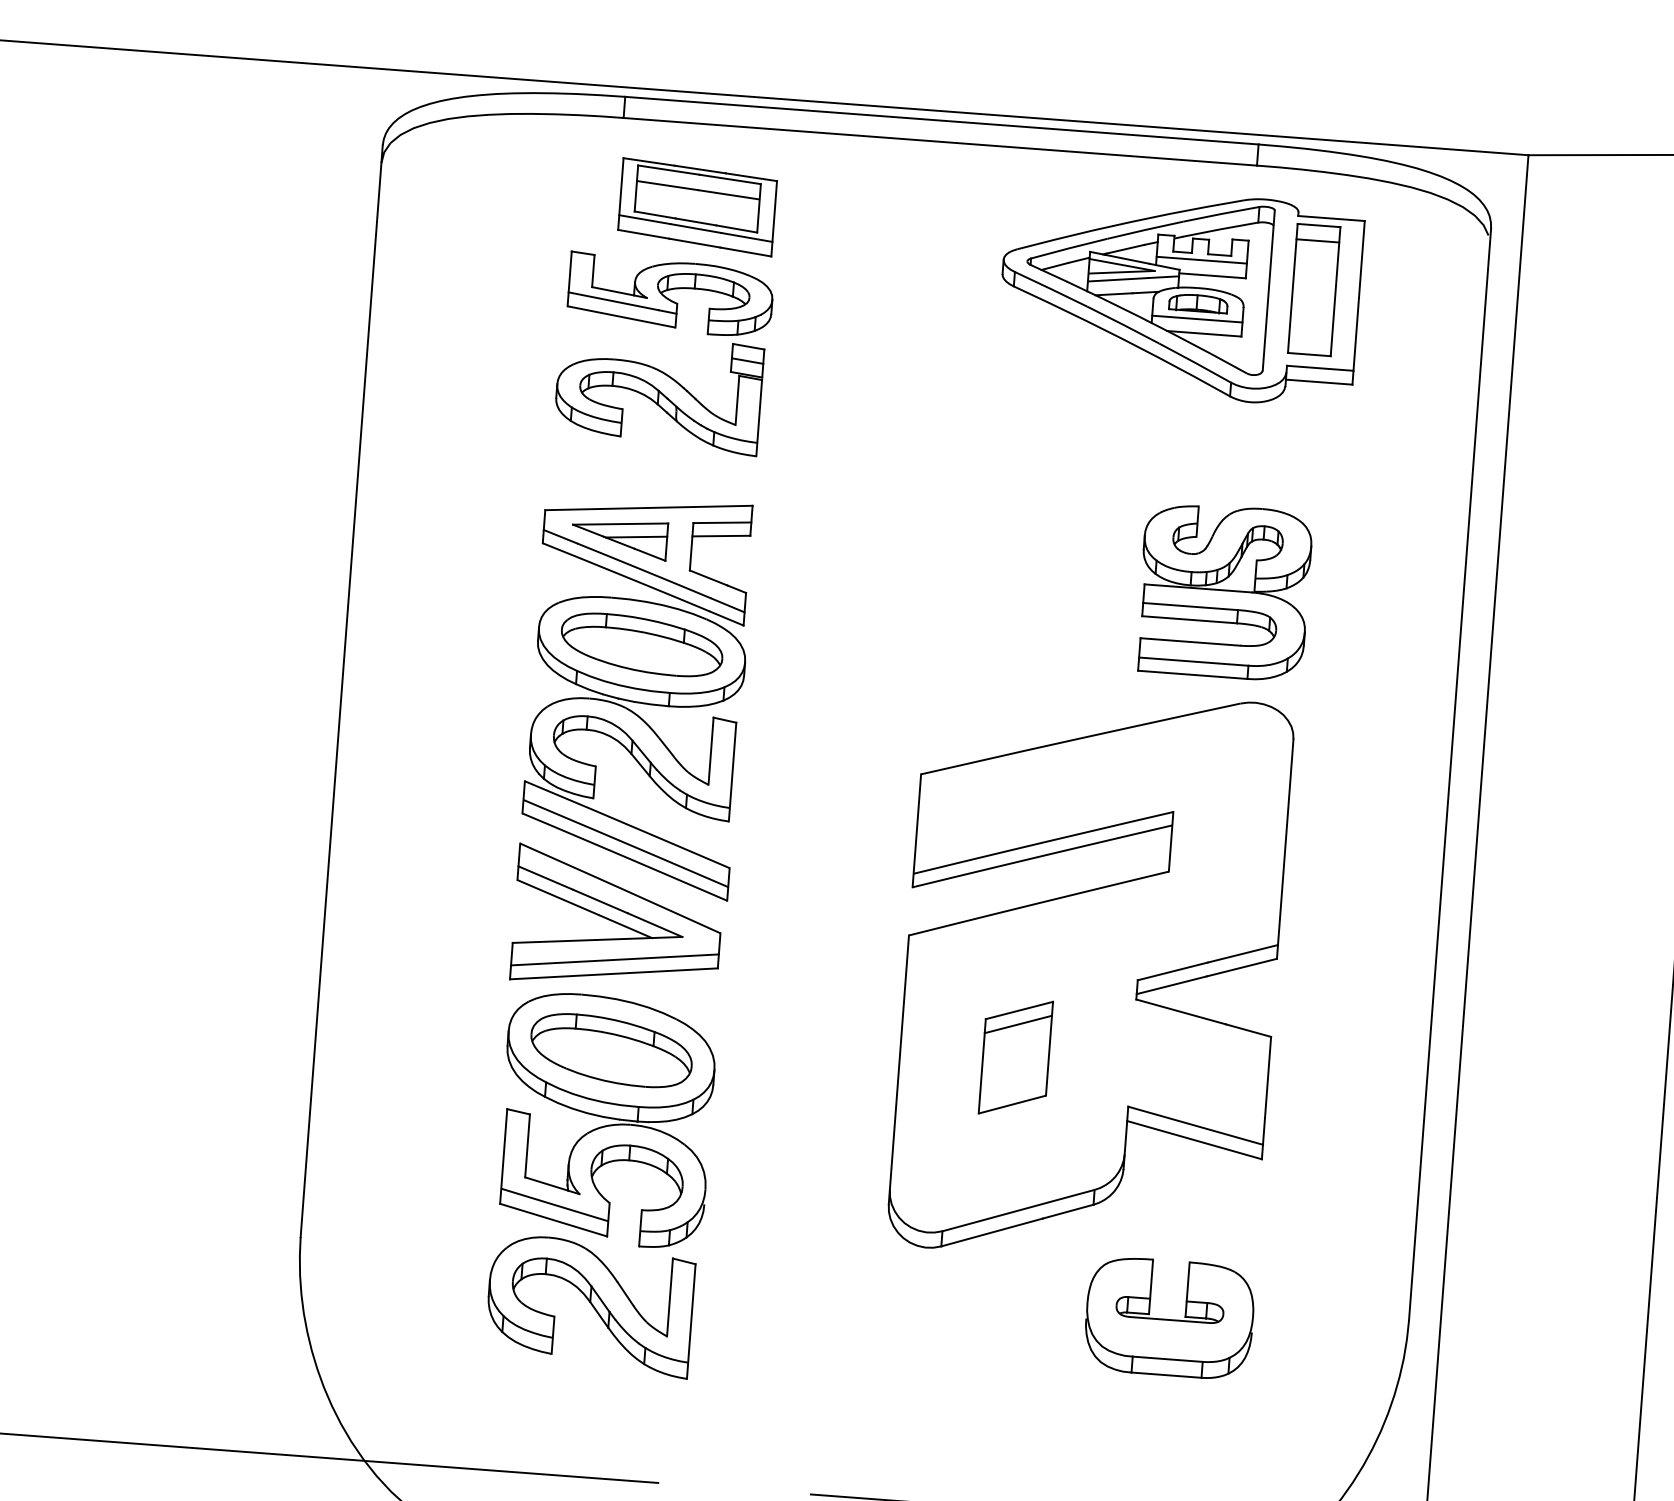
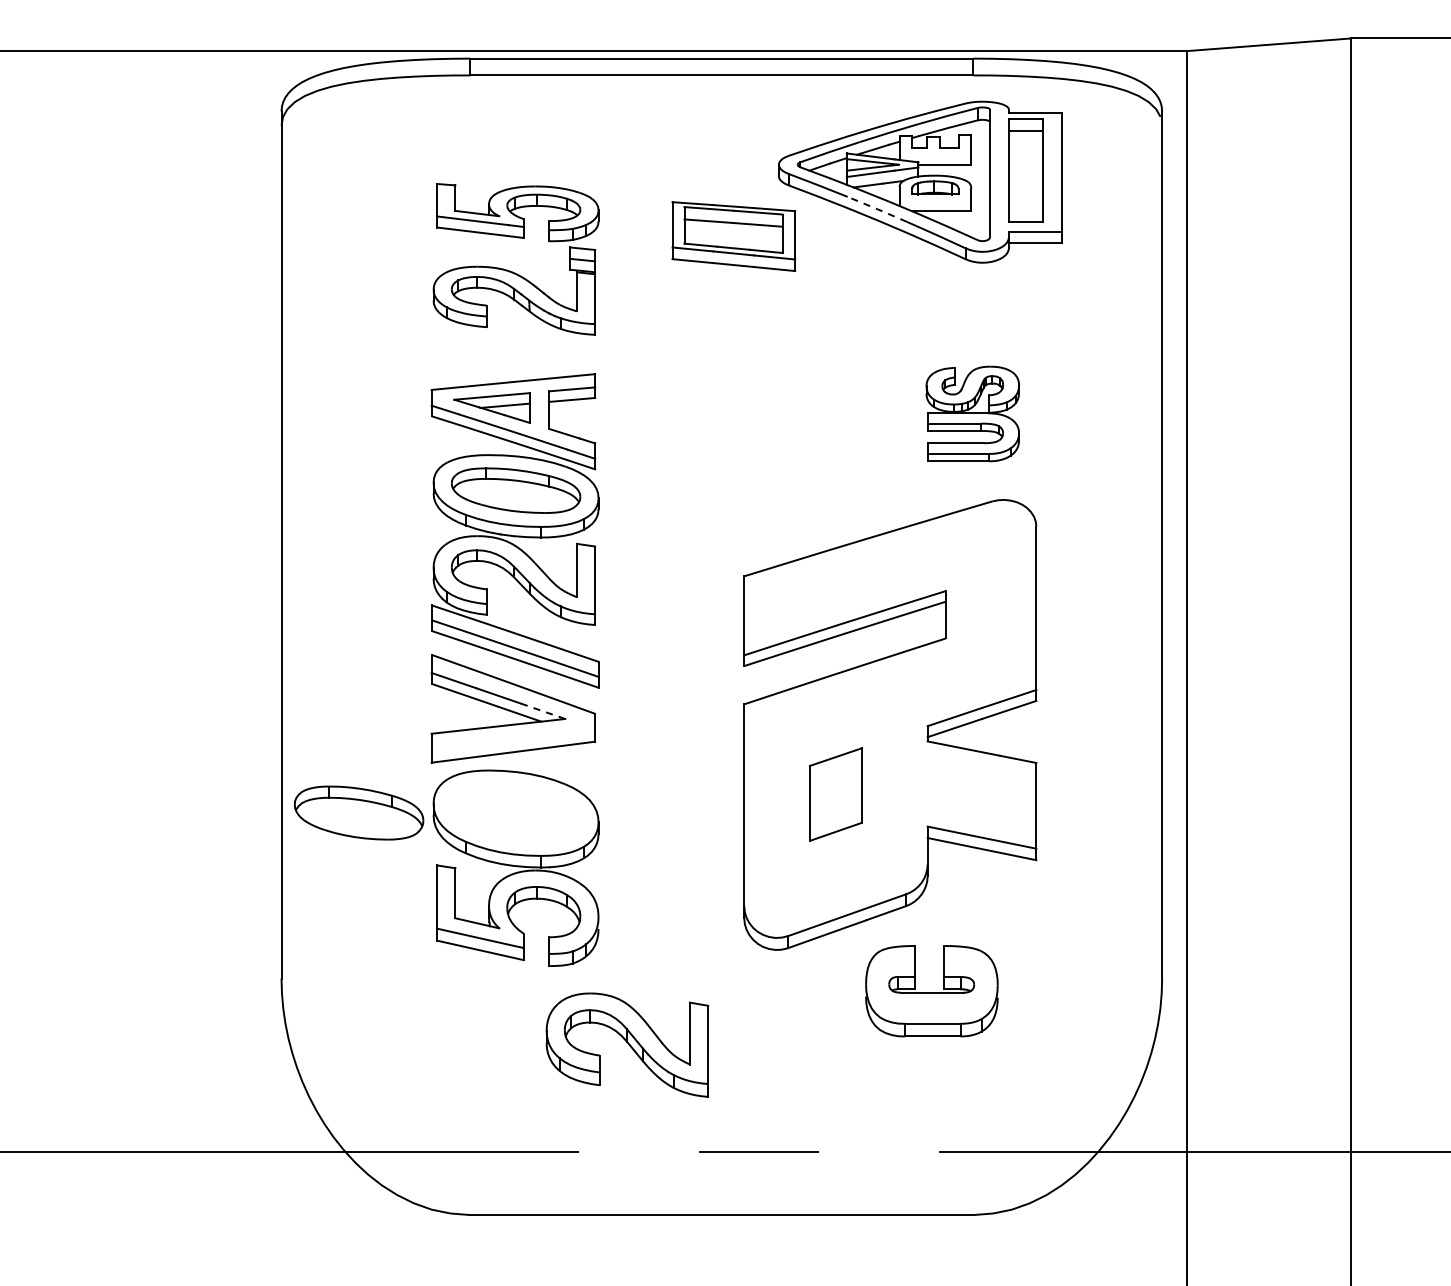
part: (697, 207) -> (733, 236), moved
line: (1201, 260) -> (935, 153), removed
line: (1197, 319) -> (935, 200), removed
line: (1123, 325) -> (877, 209), solid -> dashed
part: (1223, 591) -> (972, 413), size x0.7
line: (655, 925) -> (543, 711), solid -> dashed
line: (615, 959) -> (513, 740), removed
line: (1017, 1024) -> (835, 768), removed
part: (612, 1050) -> (359, 812), moved
part: (590, 1305) -> (627, 1044), moved
part: (1169, 1318) -> (931, 991), moved

